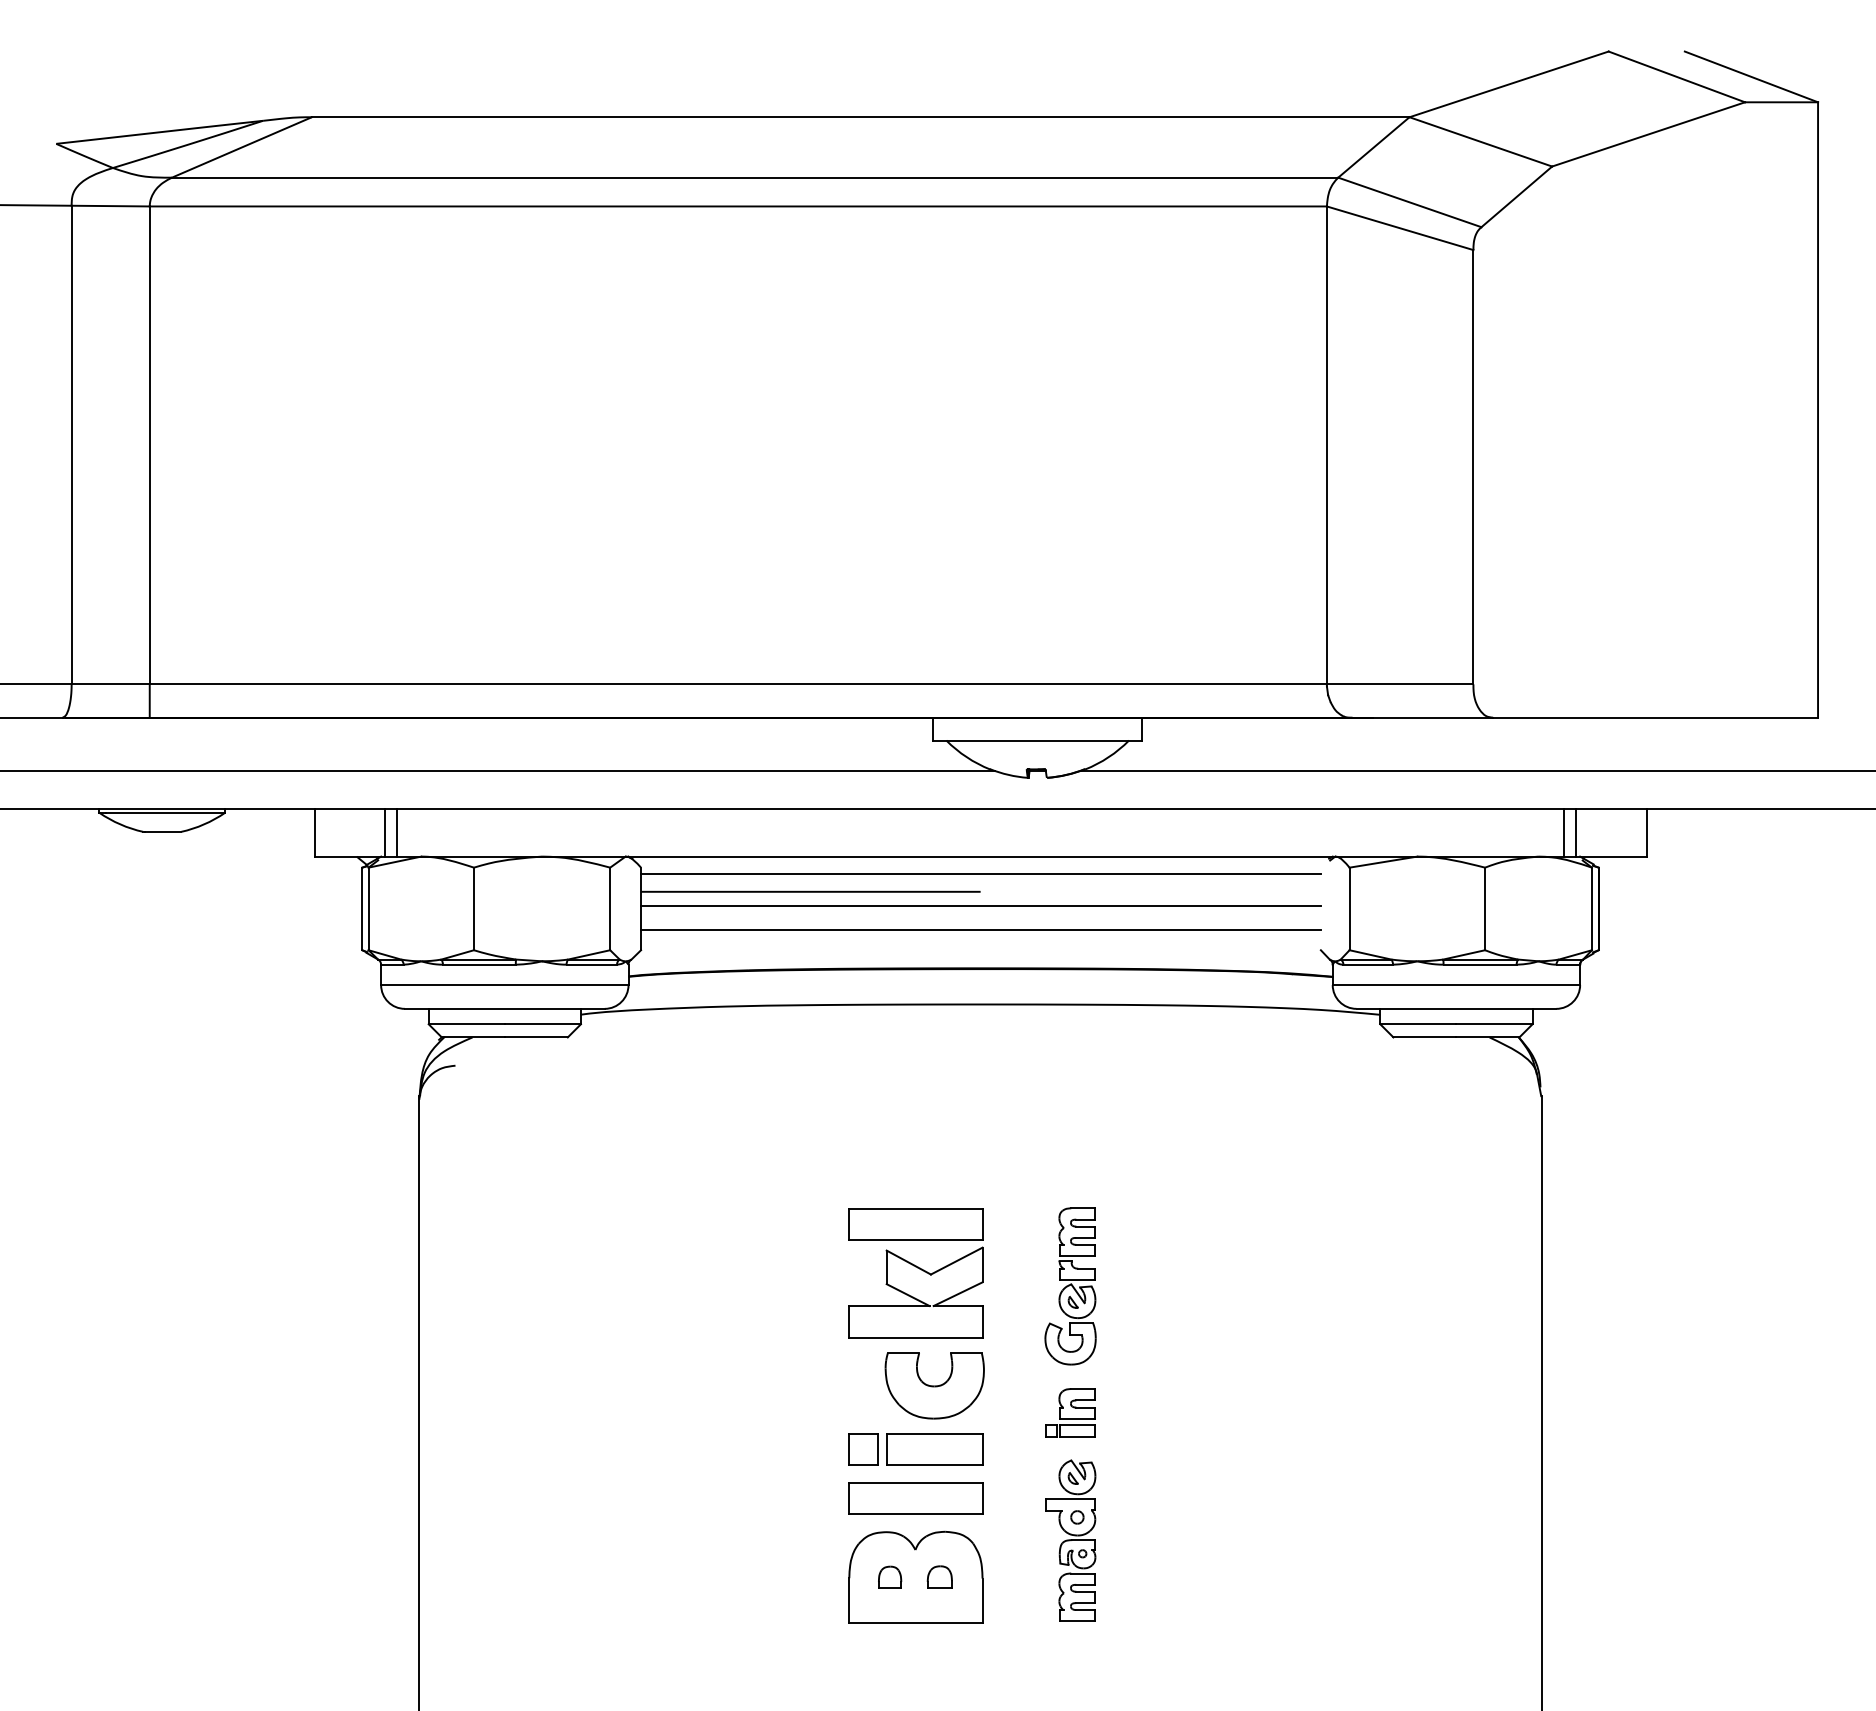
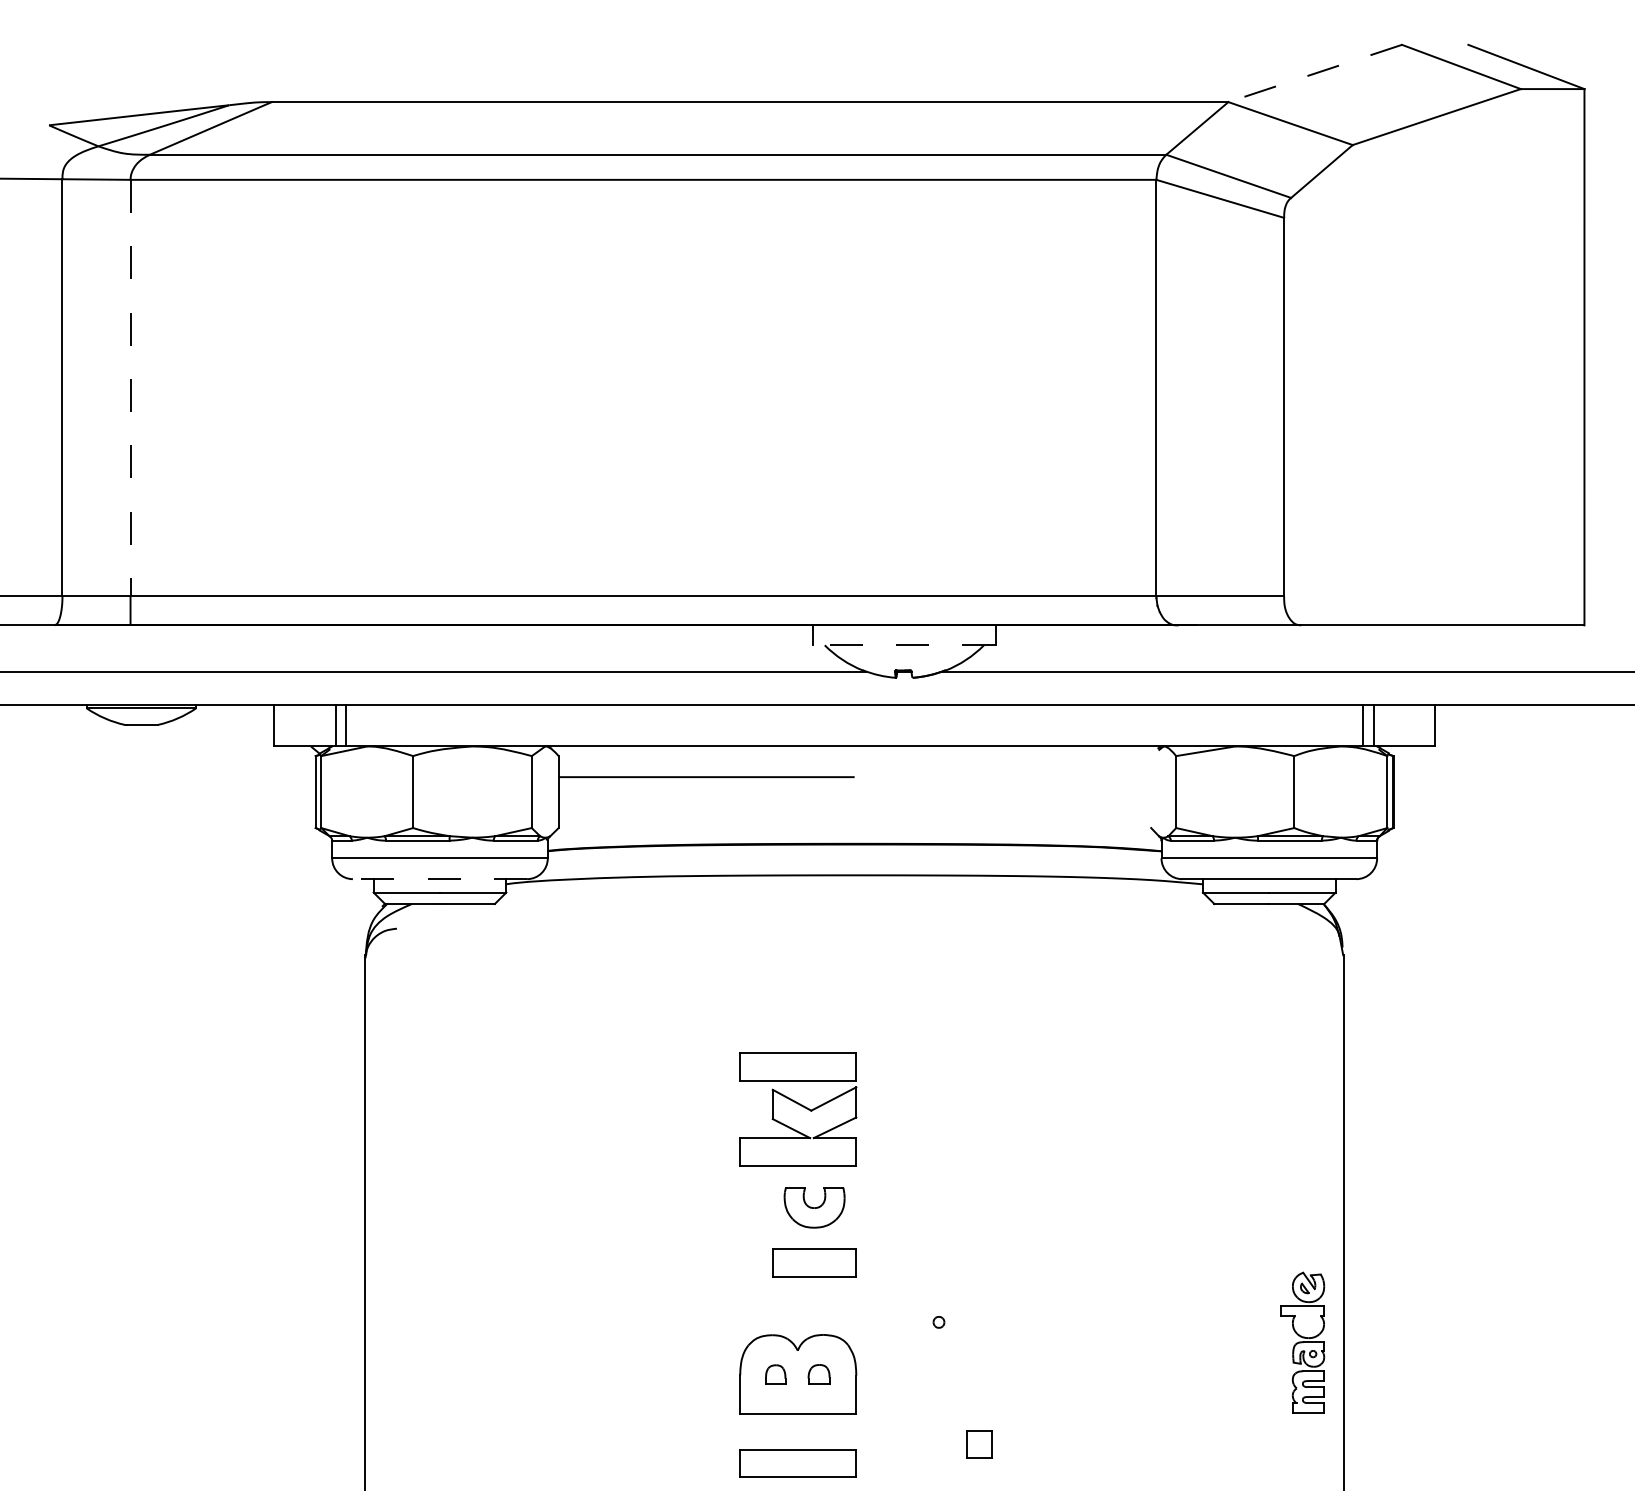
line: (1509, 84) -> (1315, 73), solid -> dashed
line: (149, 445) -> (130, 388), solid -> dashed
line: (1037, 740) -> (904, 645), solid -> dashed
line: (980, 873) -> (854, 761), removed
line: (980, 906) -> (854, 789), removed
line: (980, 929) -> (854, 809), removed
line: (504, 1008) -> (439, 878), solid -> dashed
part: (1070, 1286) -> (932, 1121), removed
part: (934, 1385) -> (814, 1207), size x0.7
part: (1070, 1412) -> (932, 1230), removed
part: (863, 1449) -> (979, 1444), moved
part: (915, 1498) -> (797, 1463), moved
part: (1070, 1540) -> (1302, 1342), moved

